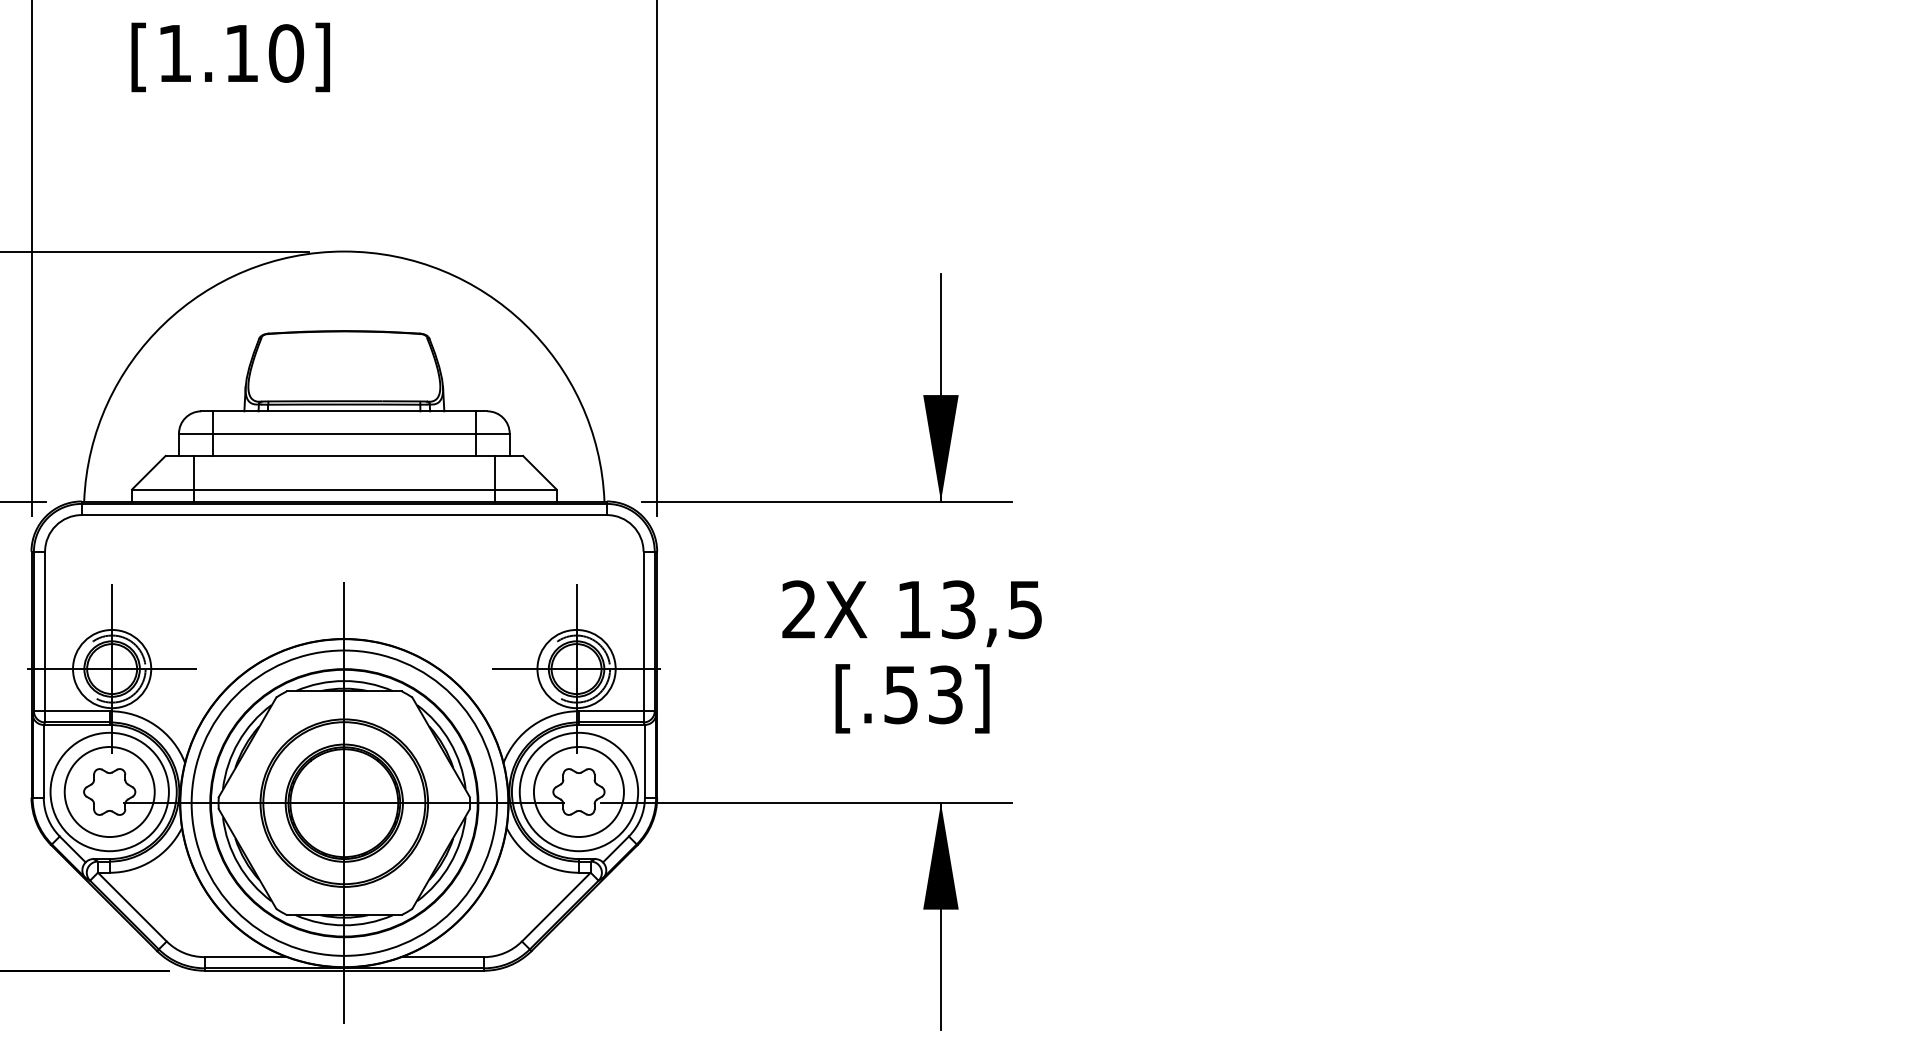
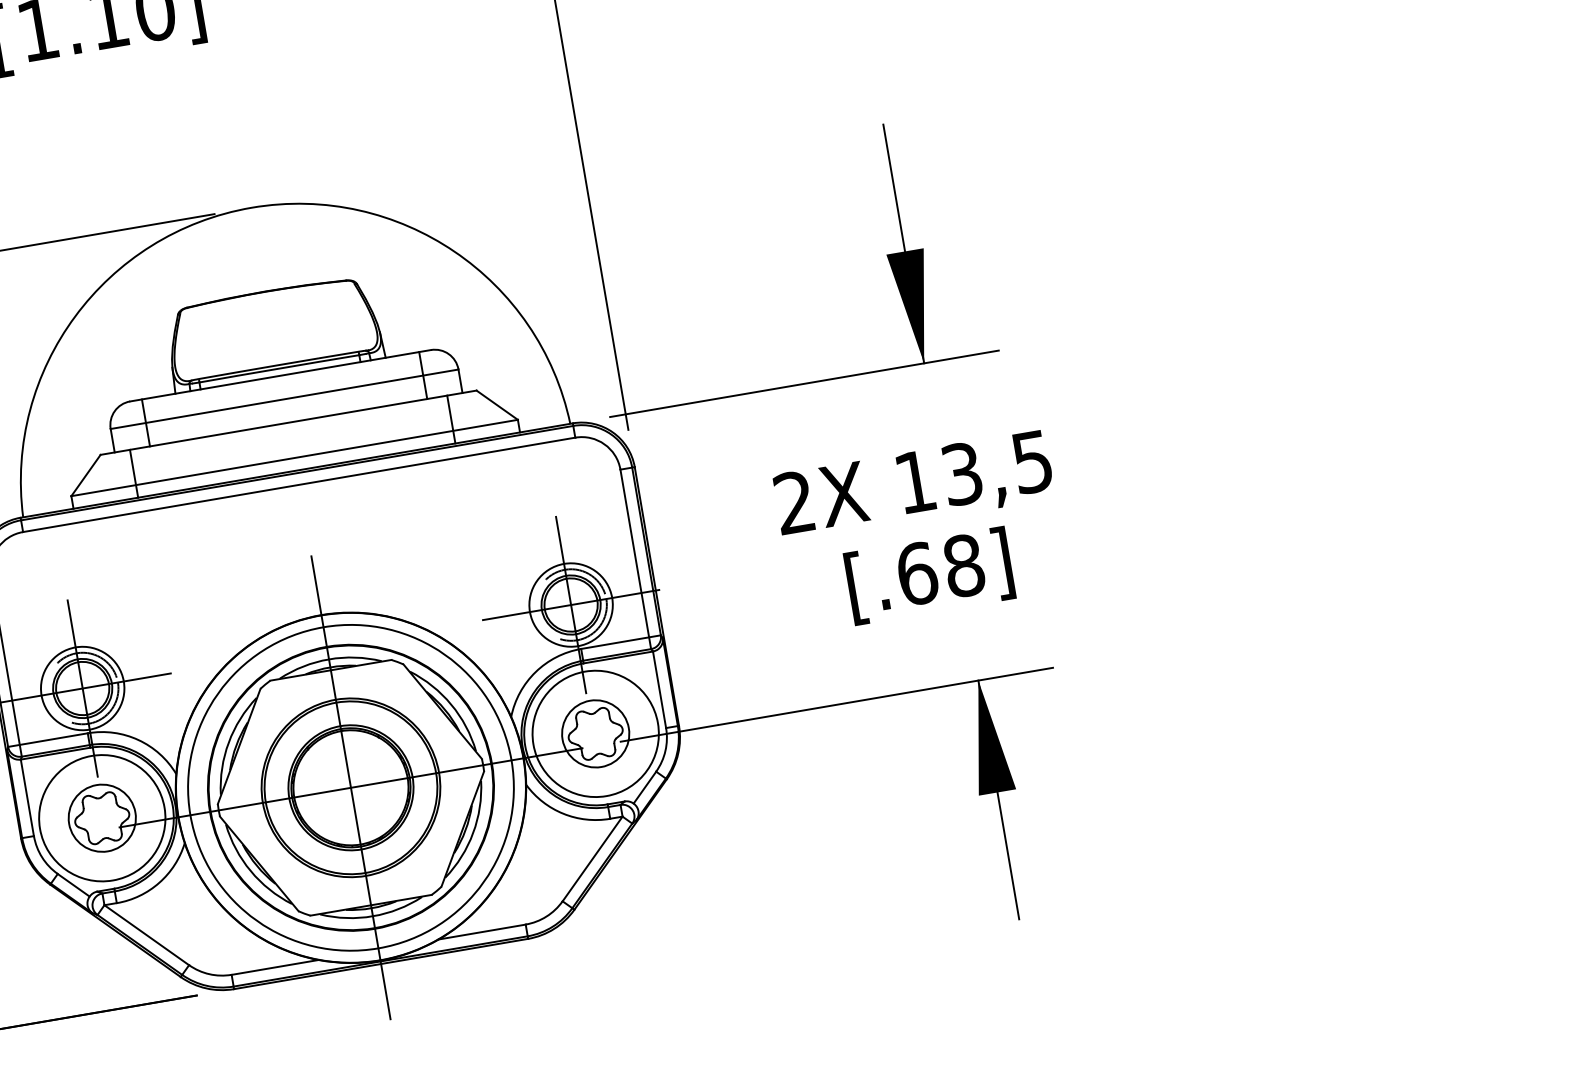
text: (923, 694) -> (940, 569), [.53] -> [.68]
circle: (109, 792) -> (102, 818), size x0.7
circle: (578, 792) -> (595, 734), size x0.7

